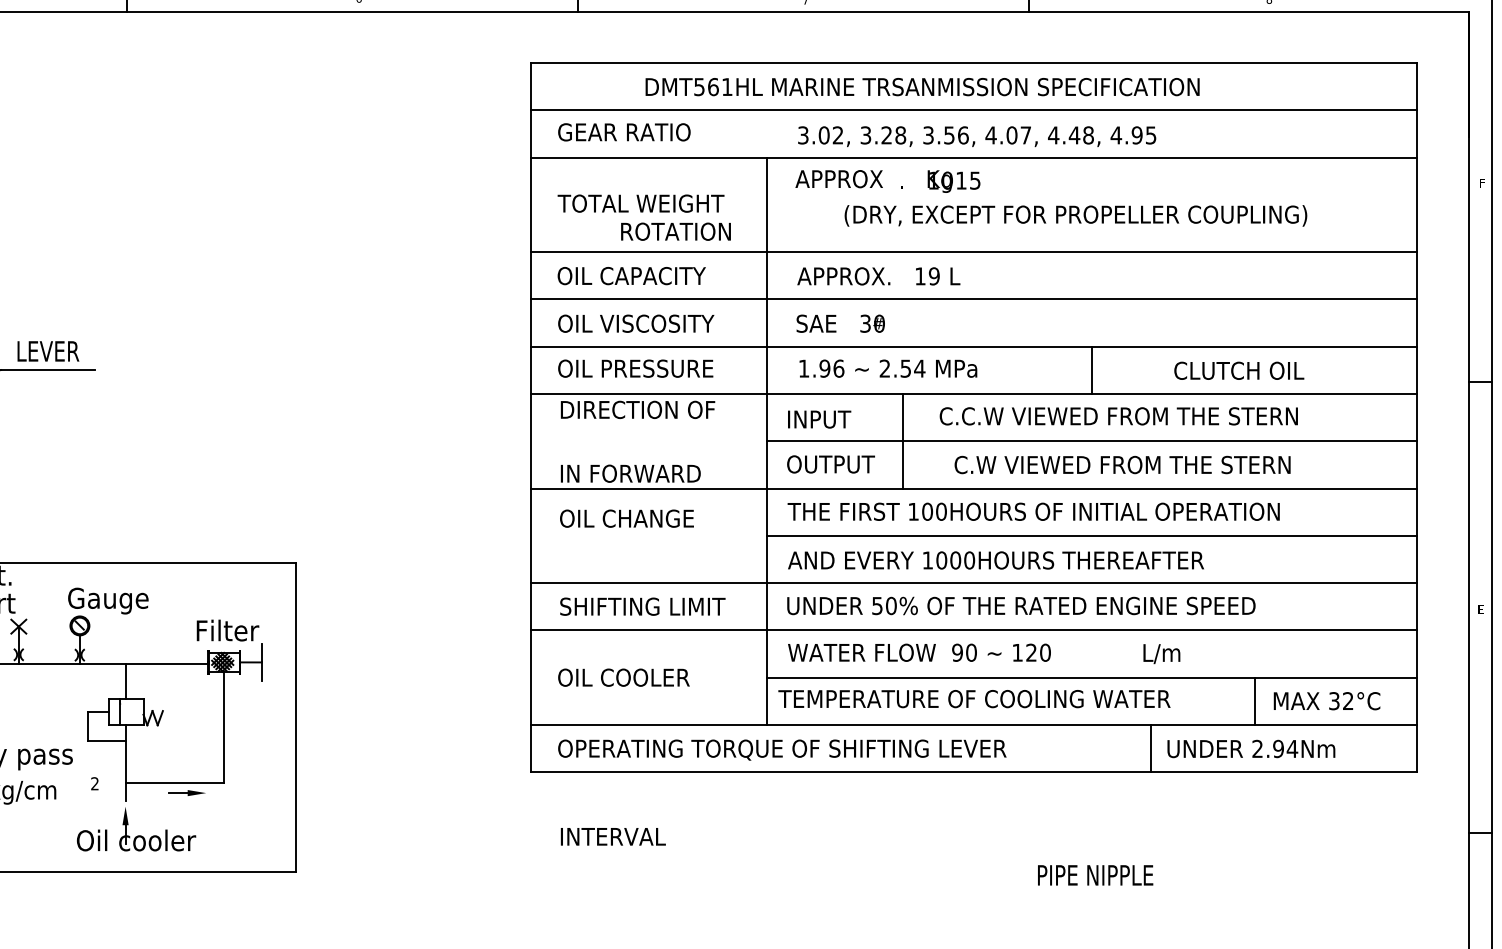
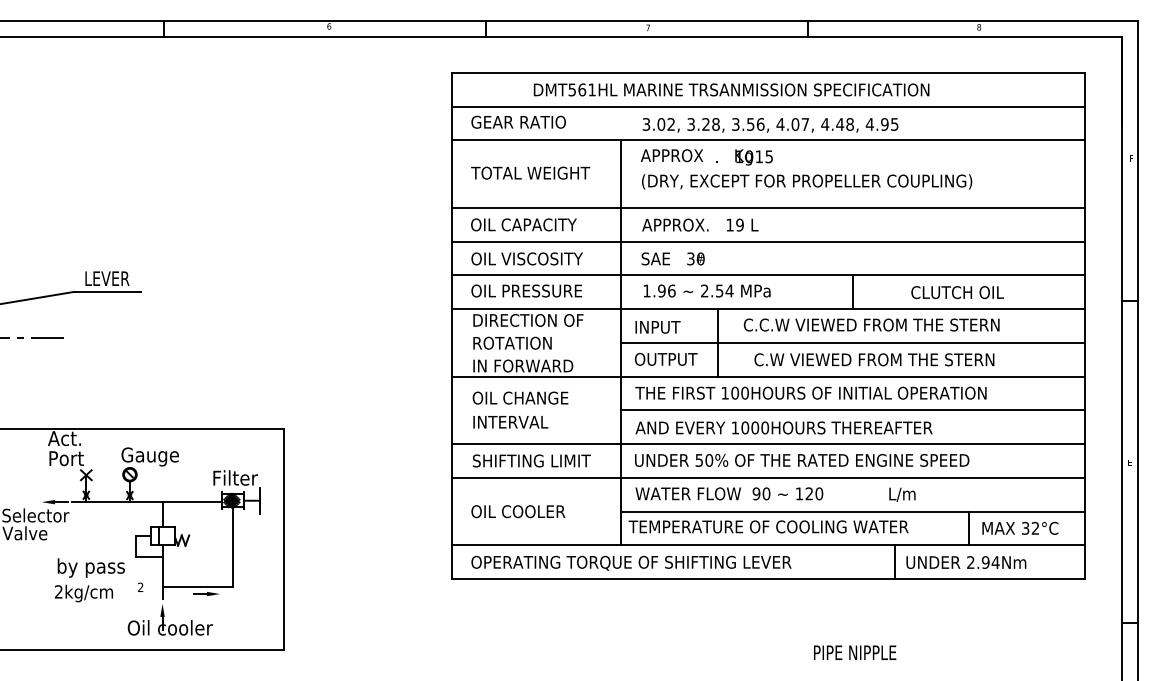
text: (1076, 215) -> (807, 181), moved
text: (675, 230) -> (512, 342), moved
text: (612, 837) -> (510, 422), moved

